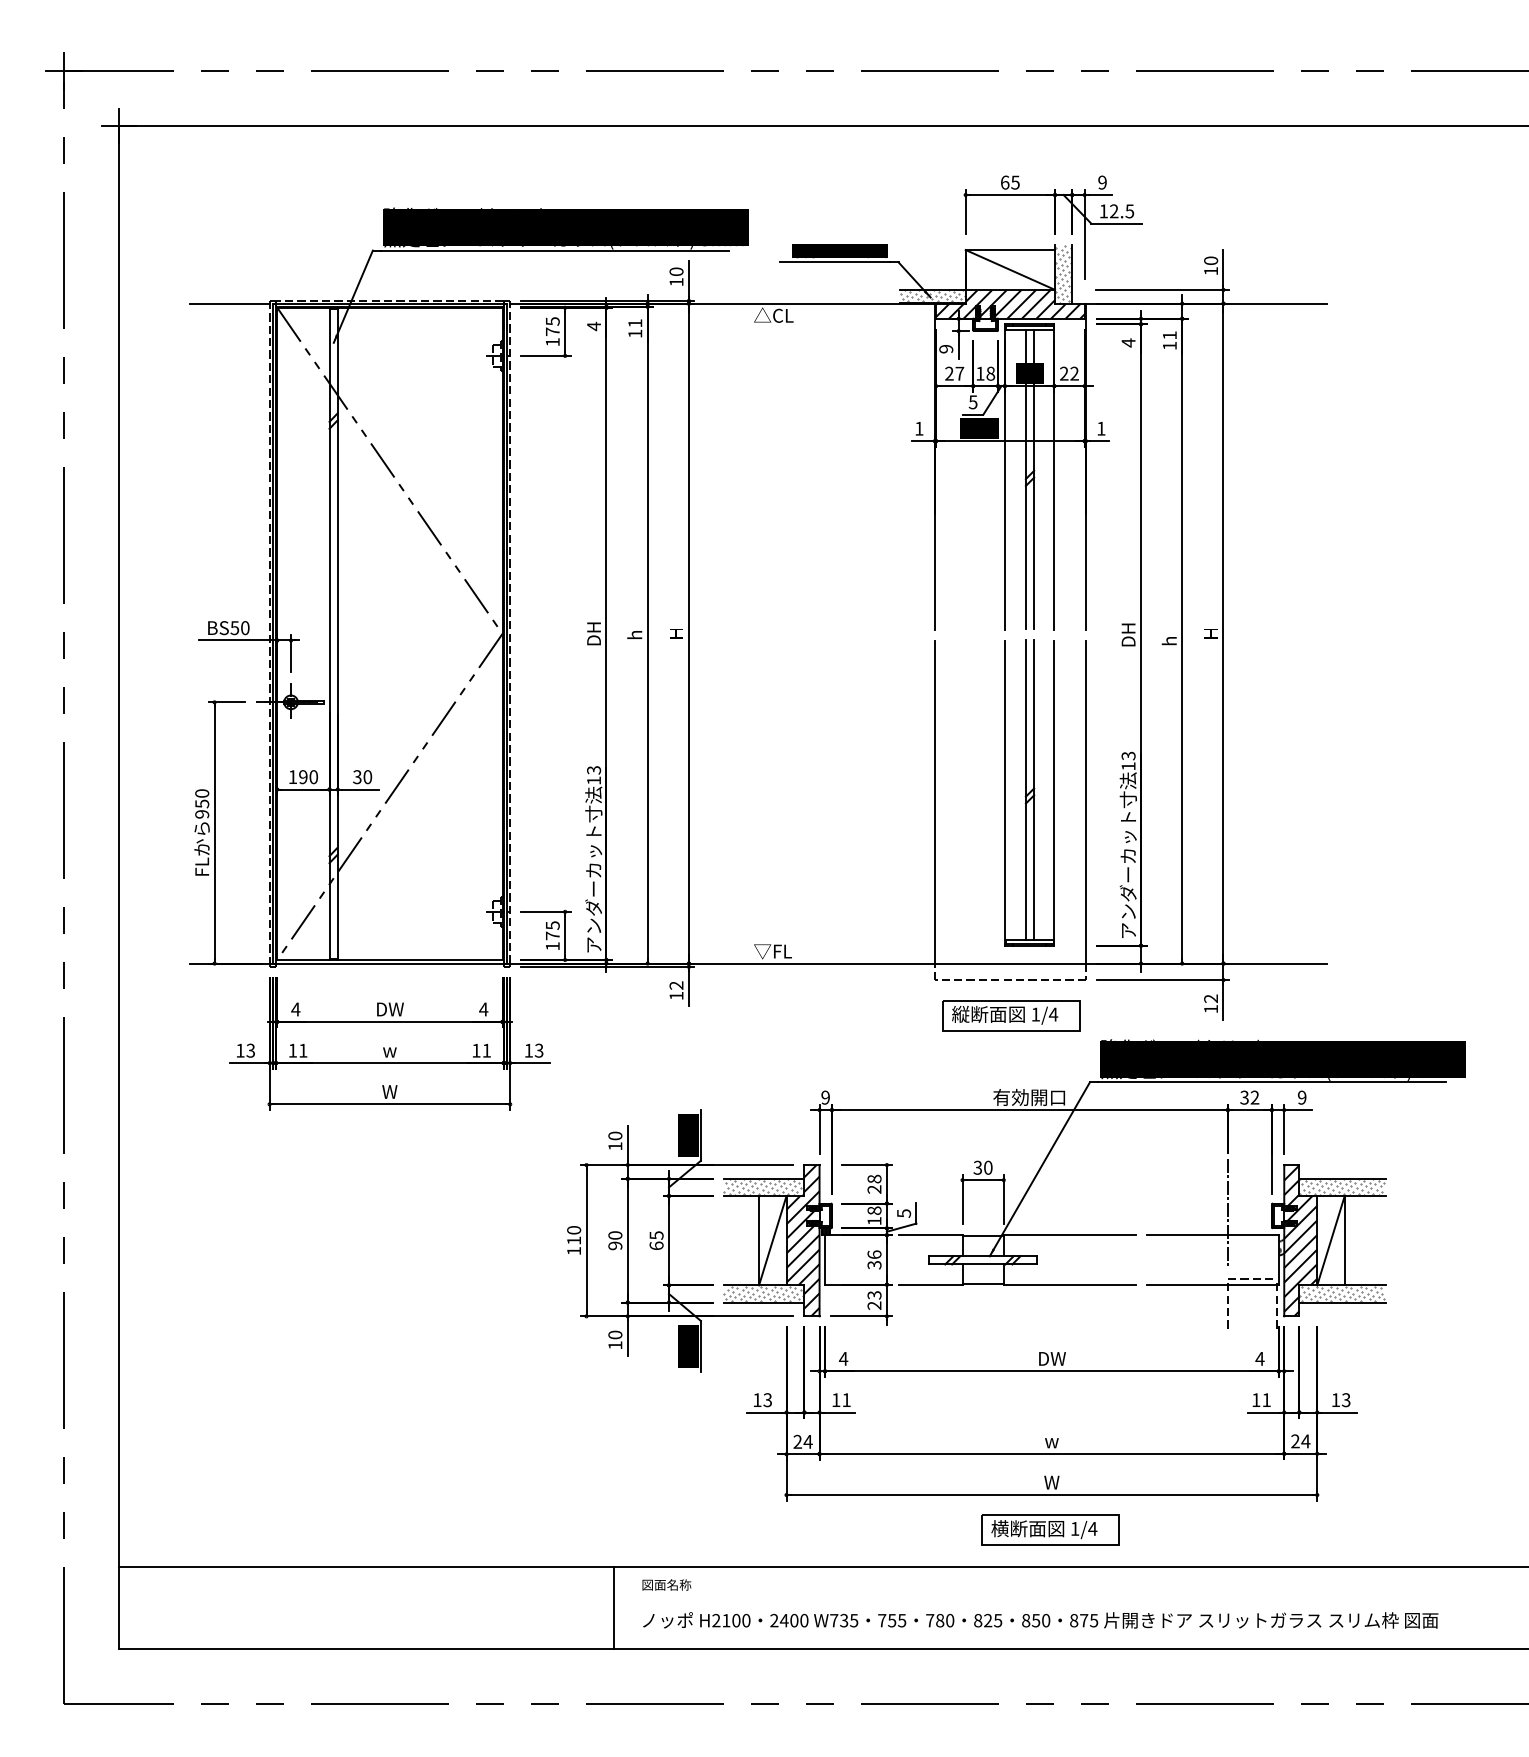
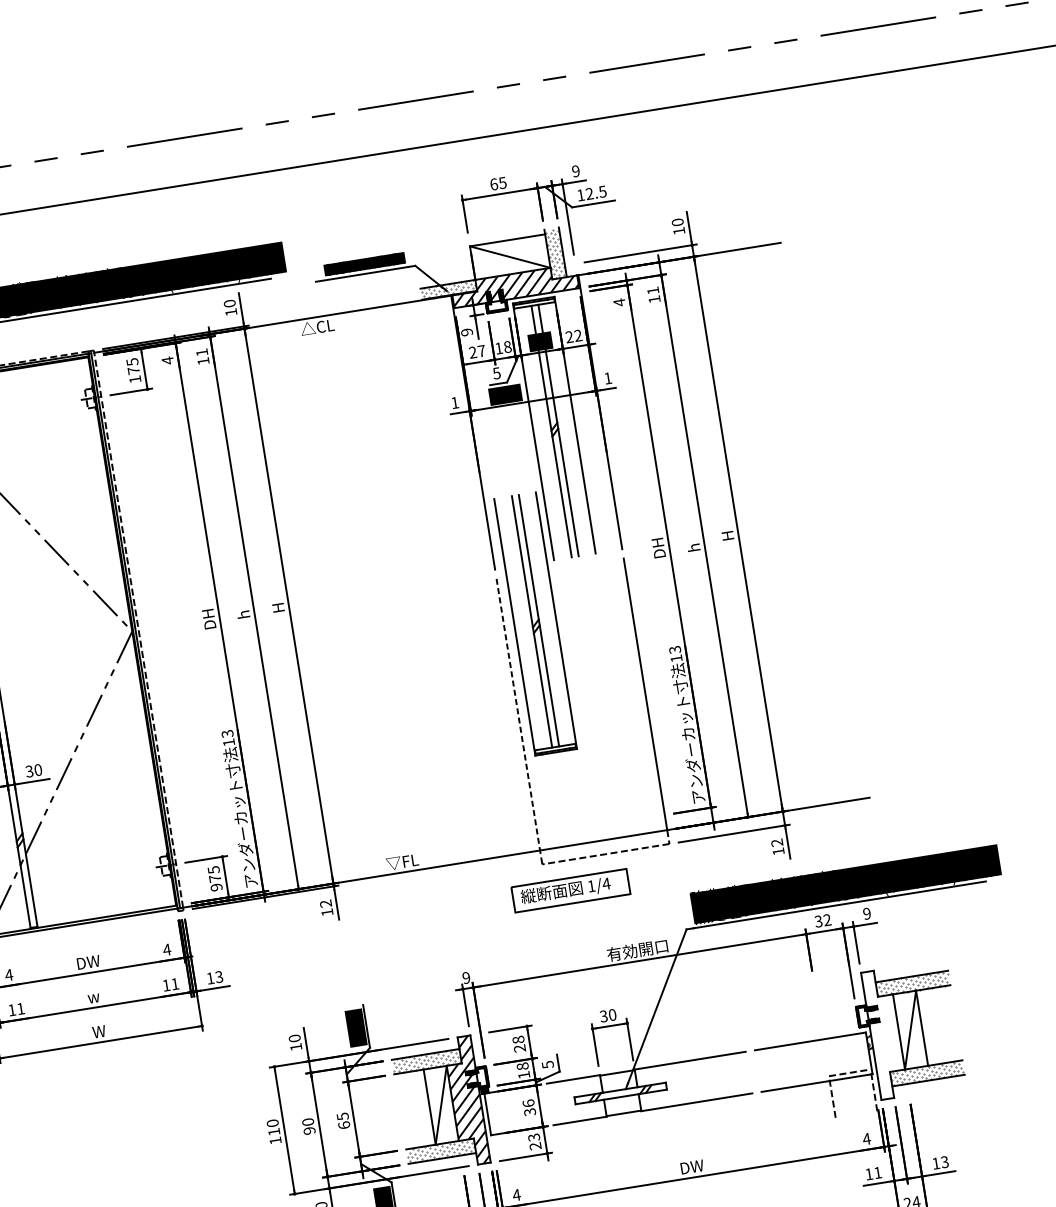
part: (1029, 792) -> (535, 623), moved
line: (934, 802) -> (518, 715), solid -> dashed
text: (552, 946) -> (216, 887), 175 -> 975
part: (1011, 1015) -> (571, 890), moved
line: (1227, 1213) -> (819, 1021), removed
hatch: (1300, 1240) -> (884, 1034), removed

